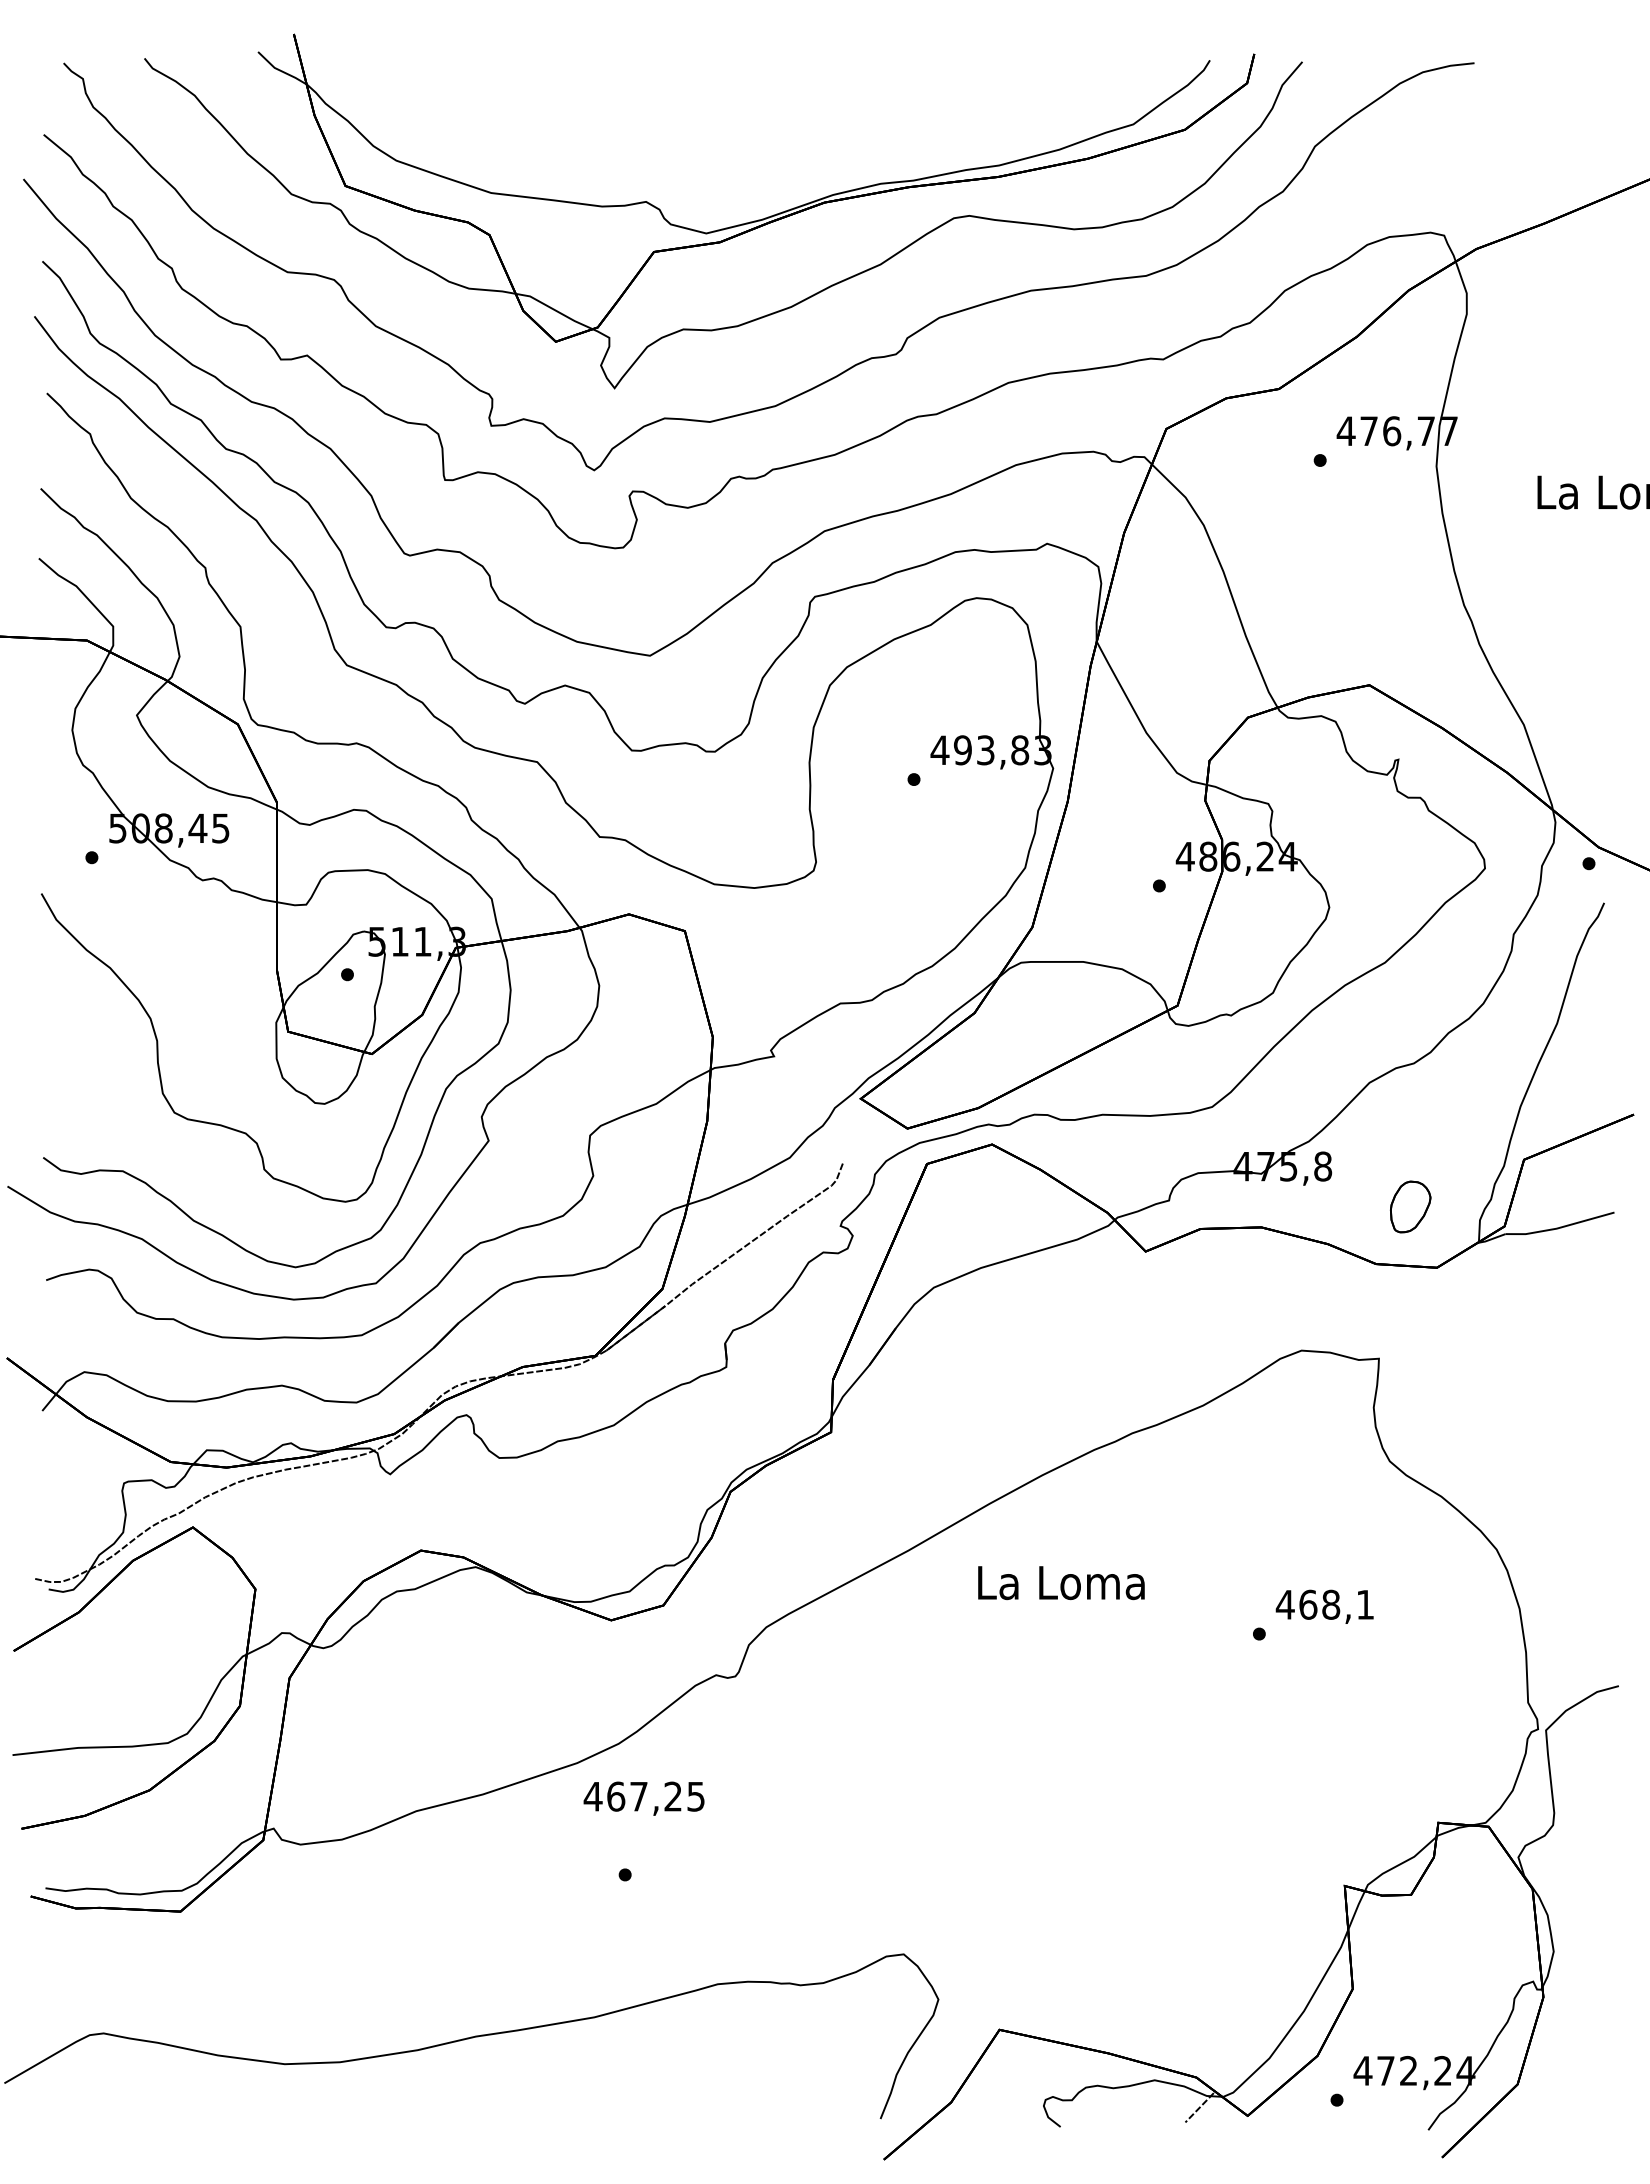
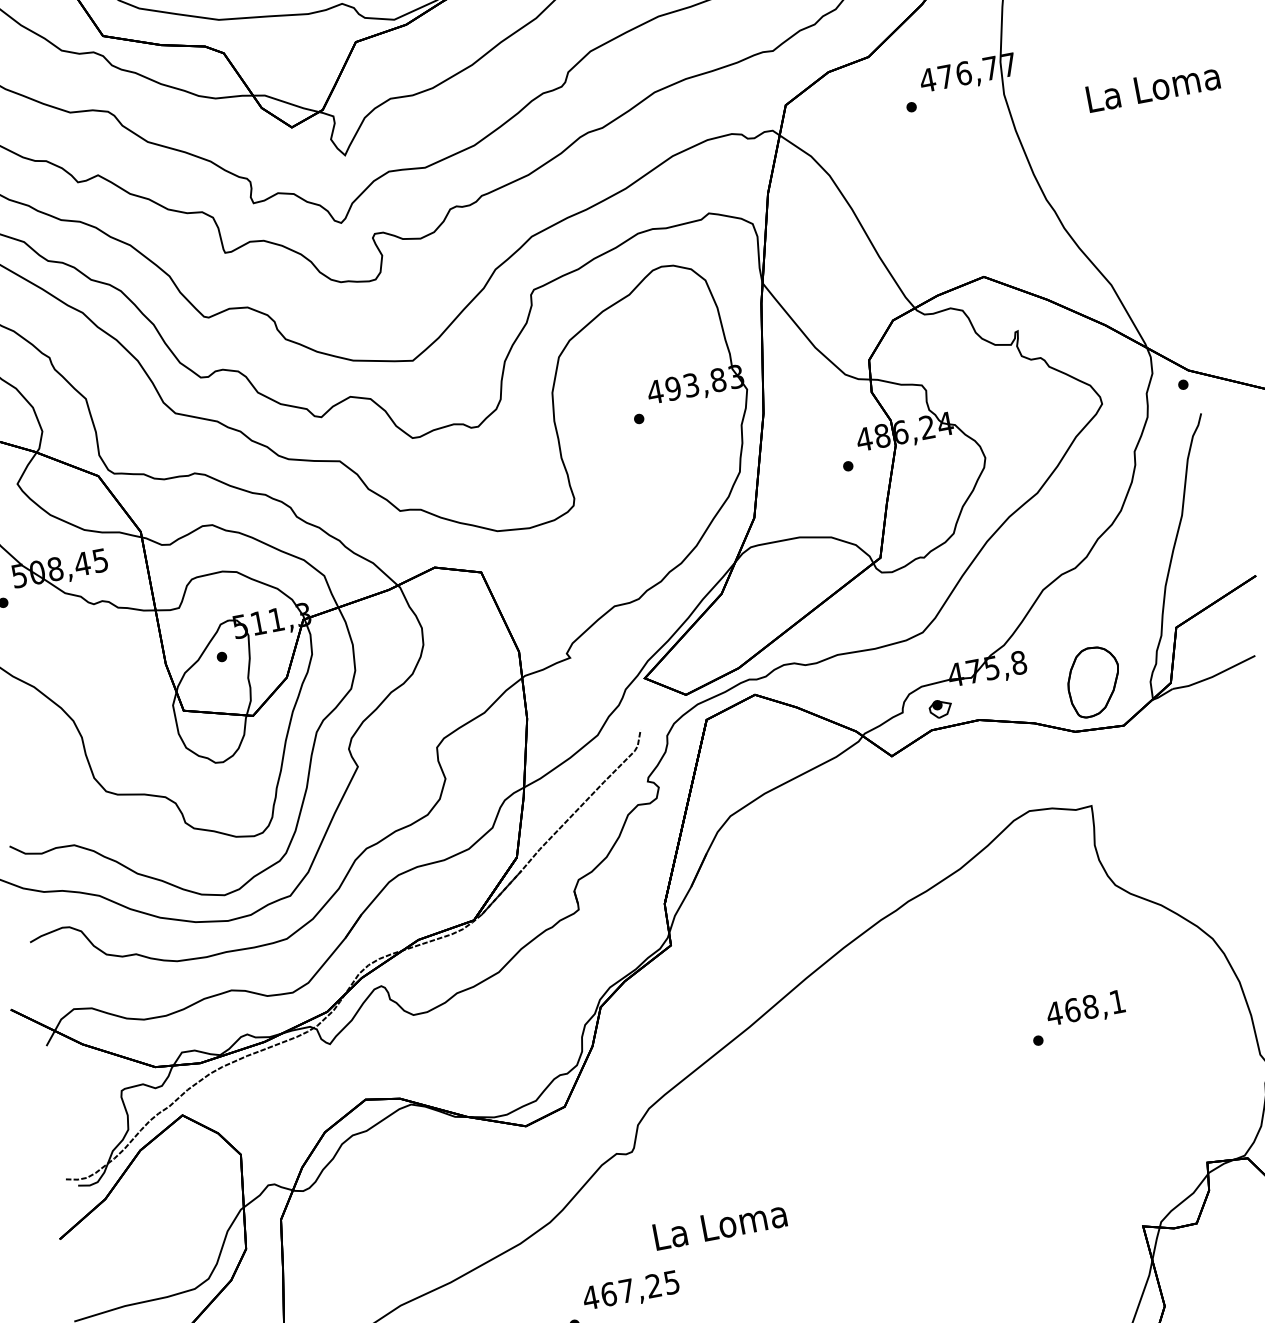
part: (1216, 1204) -> (940, 708), added
part: (1410, 1206) -> (1093, 681), size x1.67
text: (1061, 1583) -> (720, 1225), moved
text: (643, 1798) -> (630, 1291), moved

